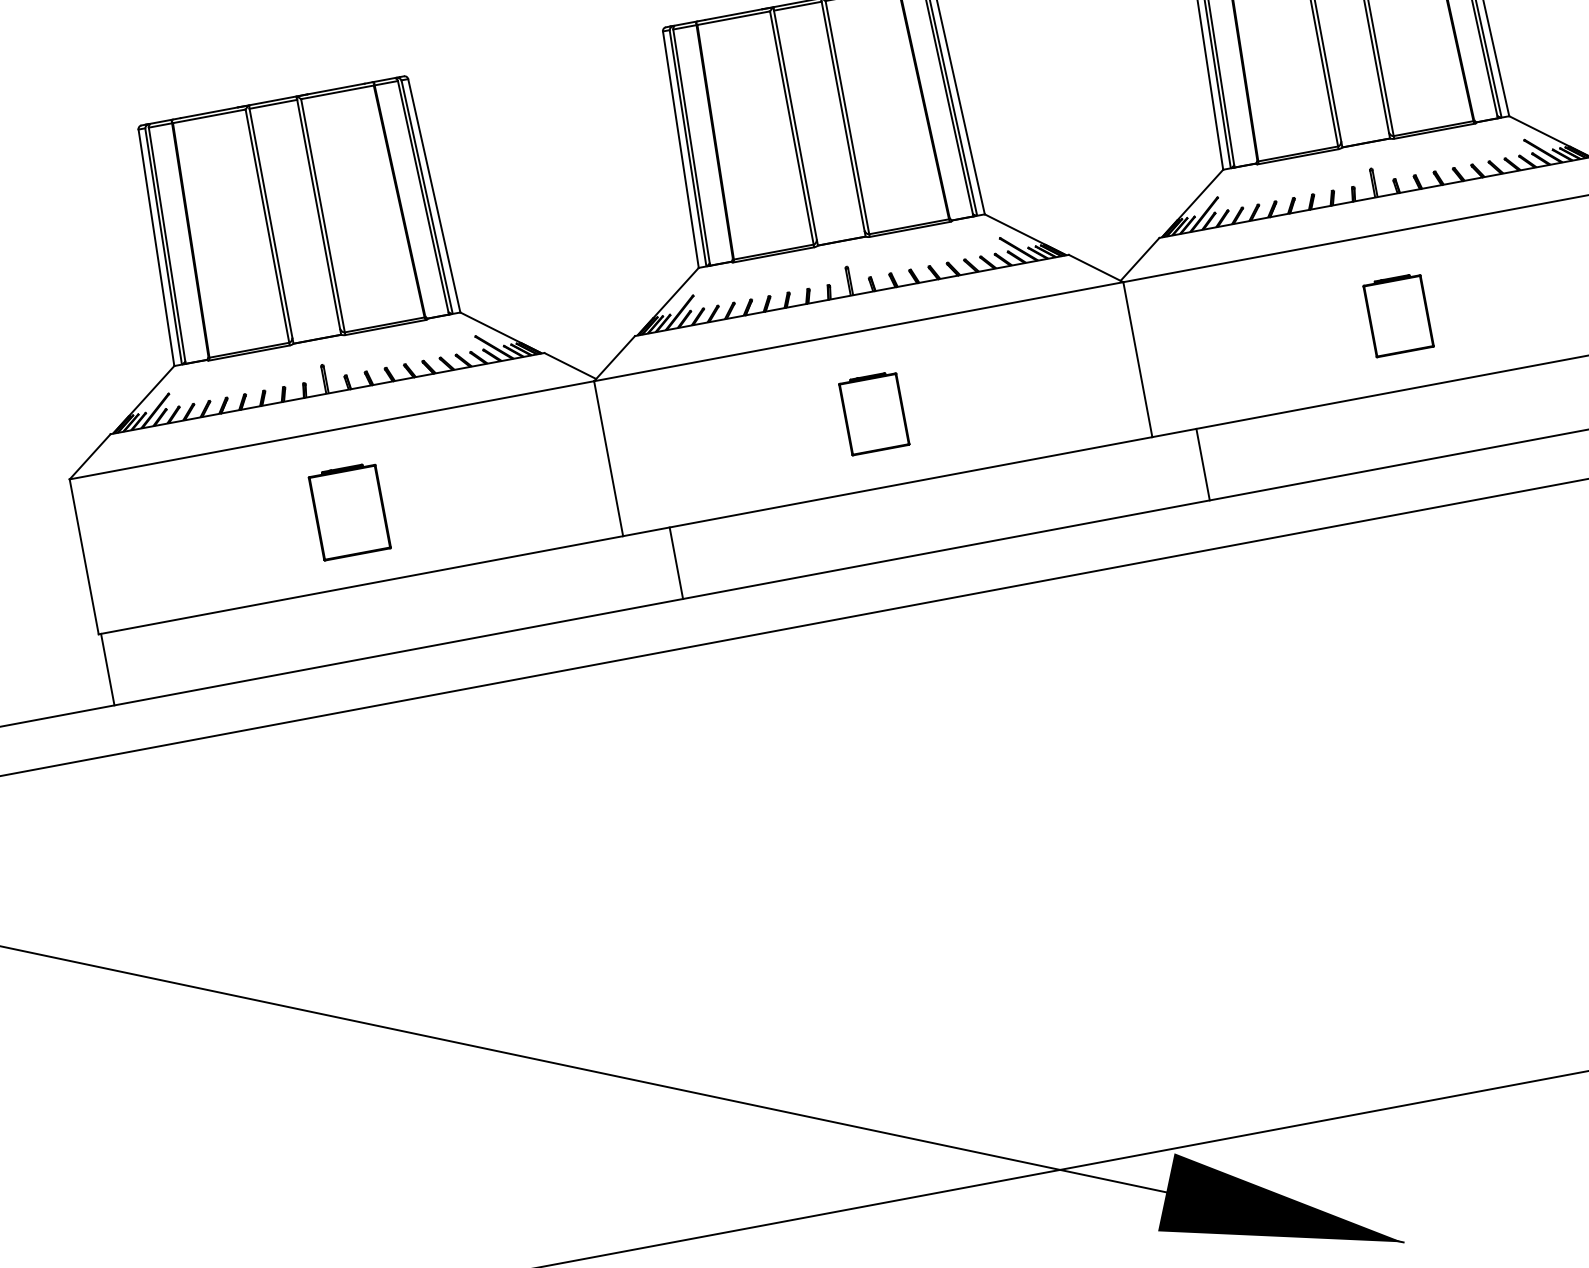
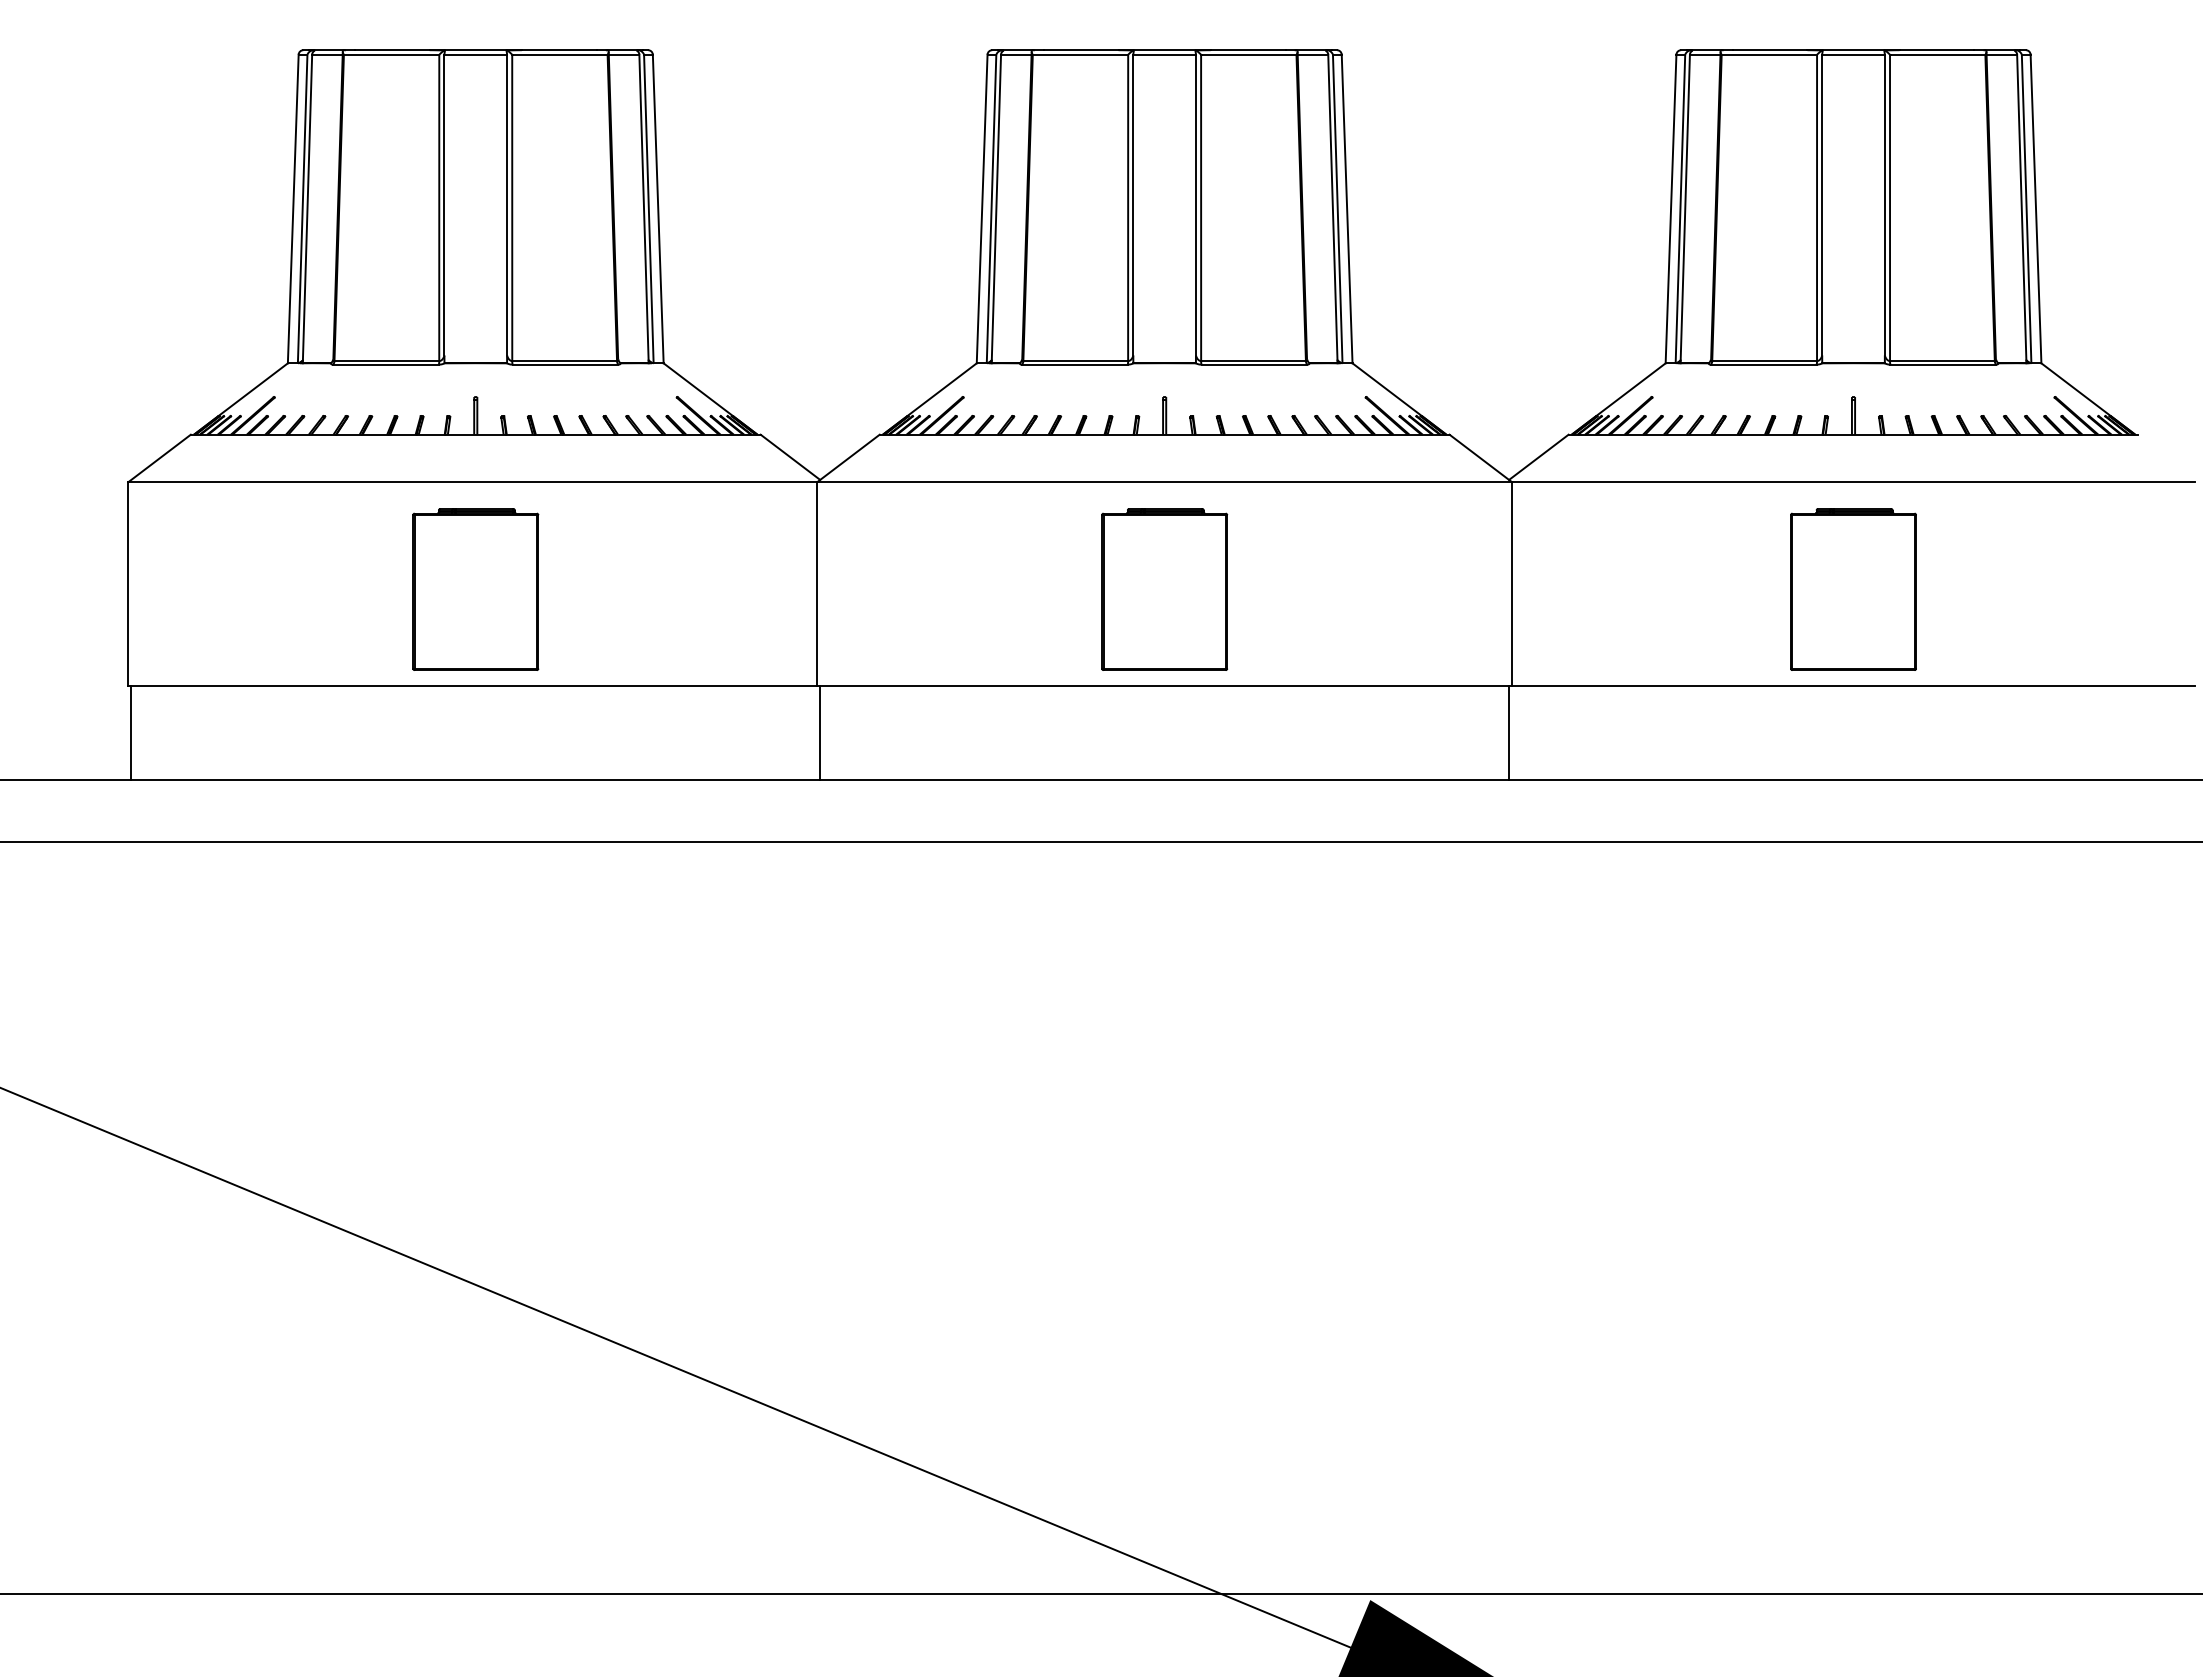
part: (1398, 315) -> (1853, 589), size x1.67
part: (873, 413) -> (1164, 589), size x1.67
line: (1203, 464) -> (1509, 732), moved
part: (349, 511) -> (475, 589), size x1.43
line: (676, 562) -> (820, 732), moved

